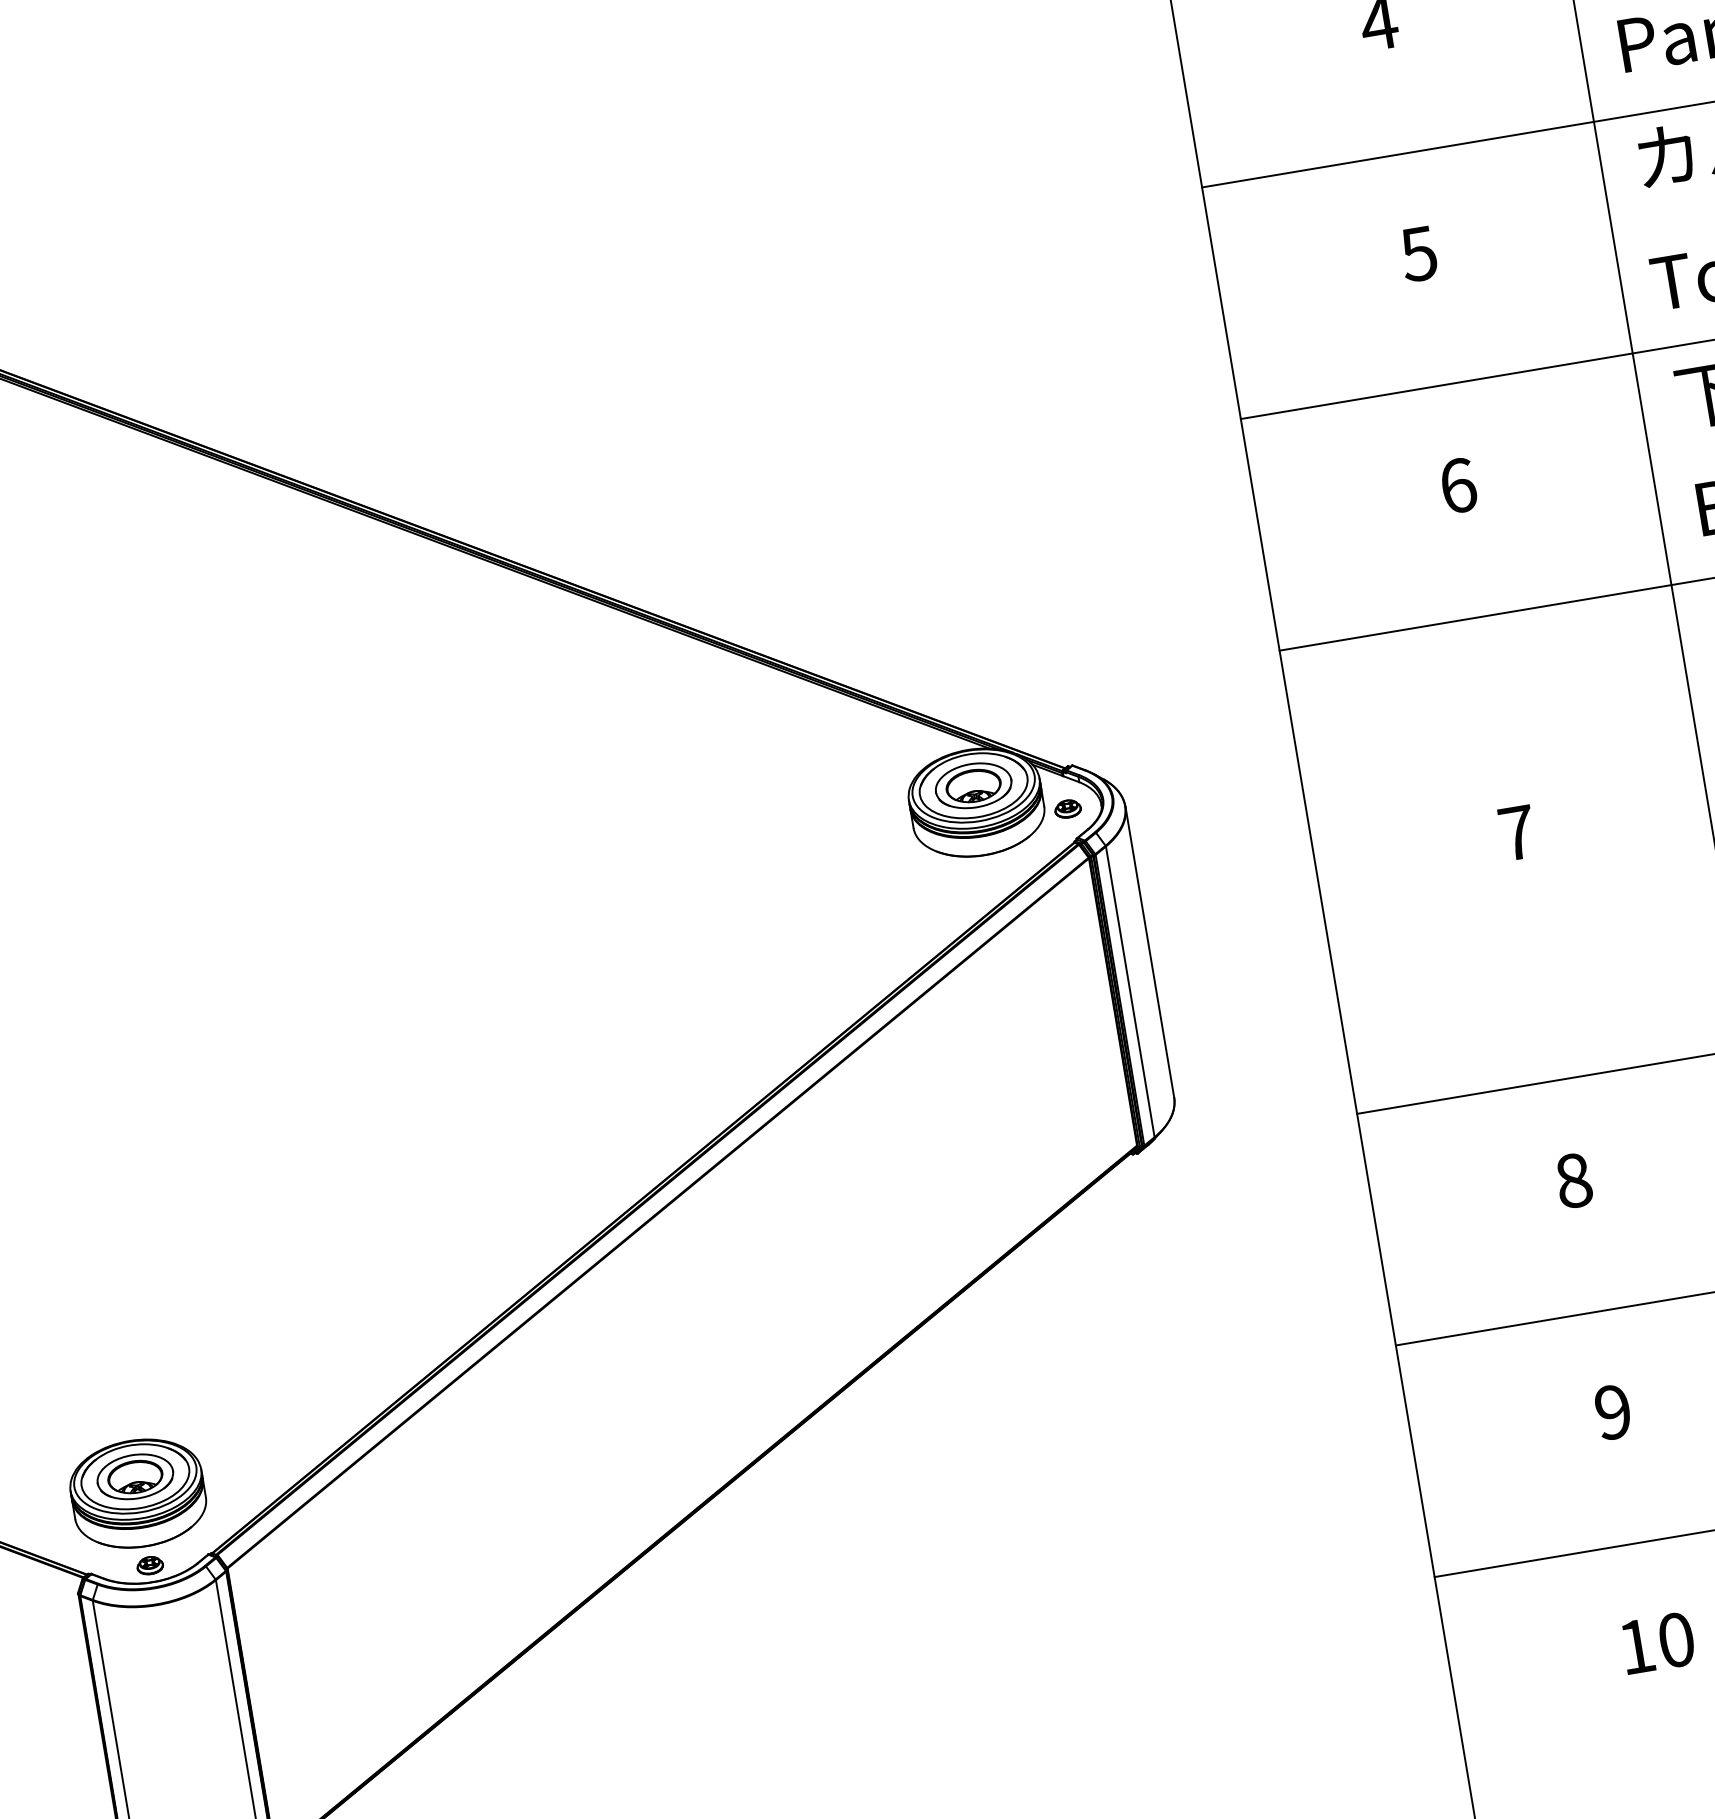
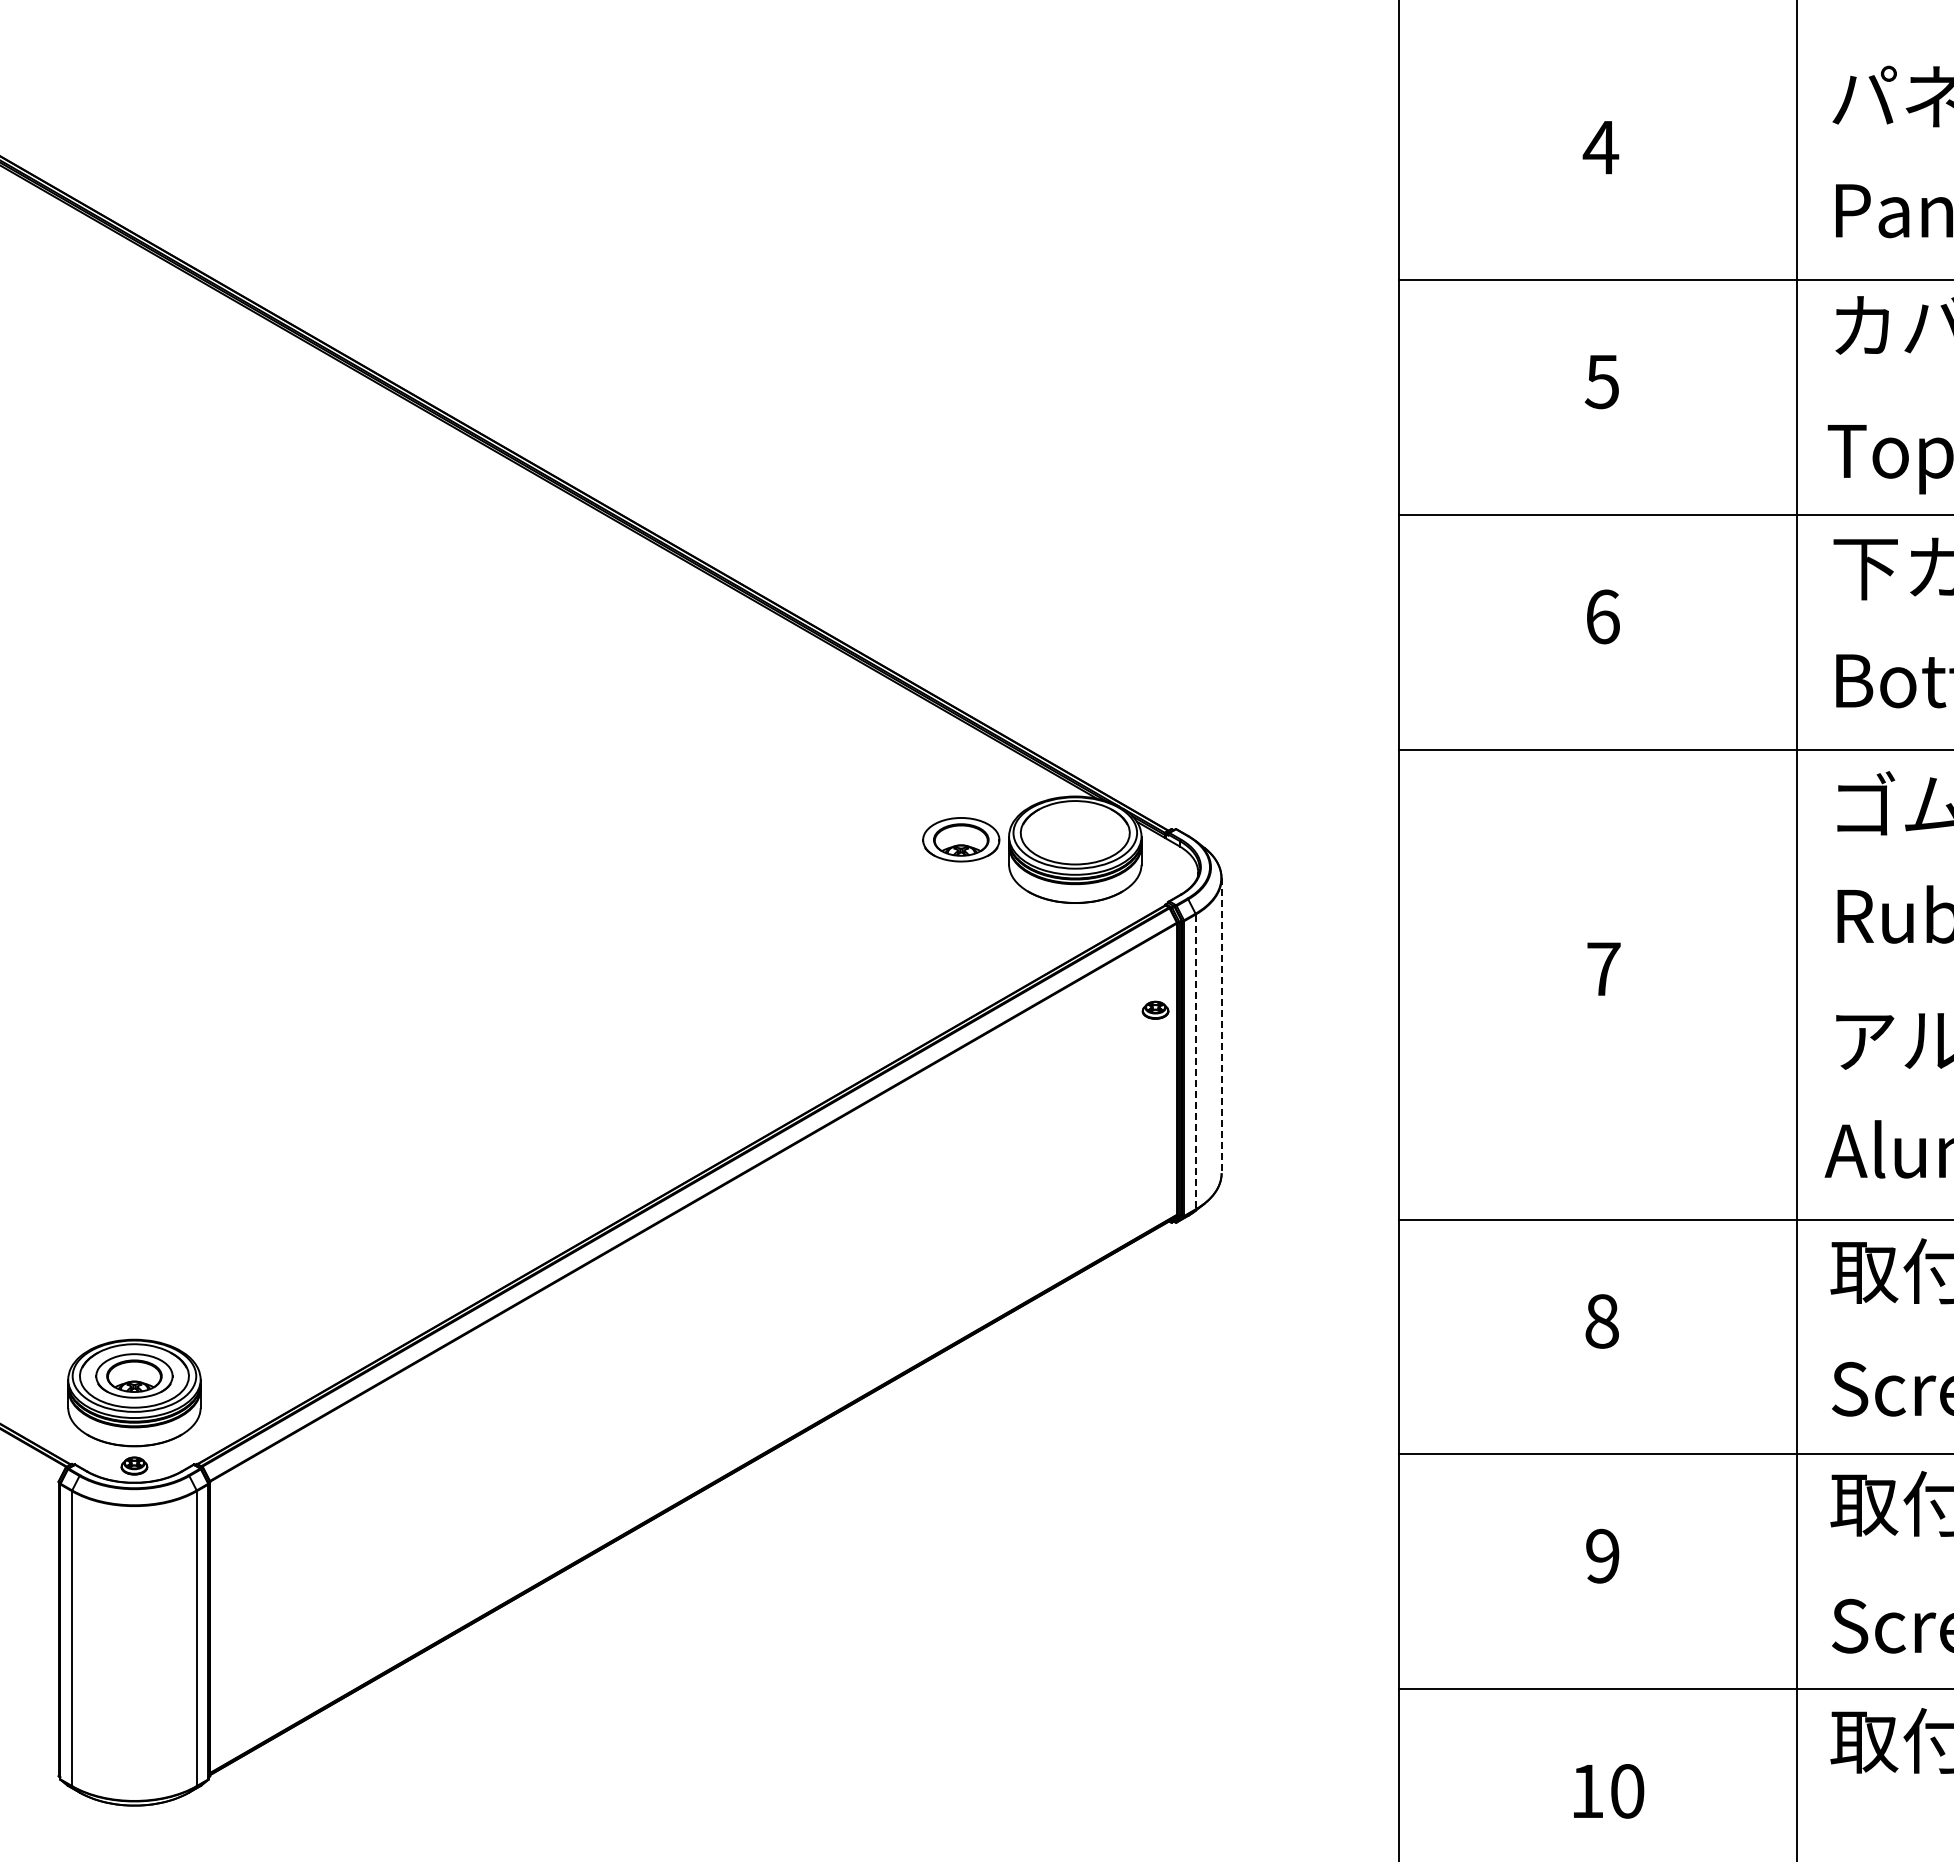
part: (973, 785) -> (961, 839), moved
part: (1067, 808) -> (1155, 1009), moved
line: (1149, 952) -> (1221, 1026), solid -> dashed
line: (1130, 992) -> (1195, 1062), solid -> dashed

